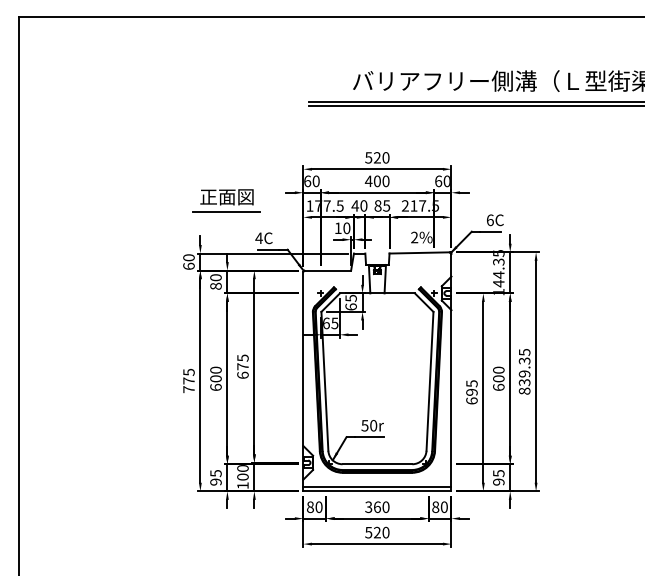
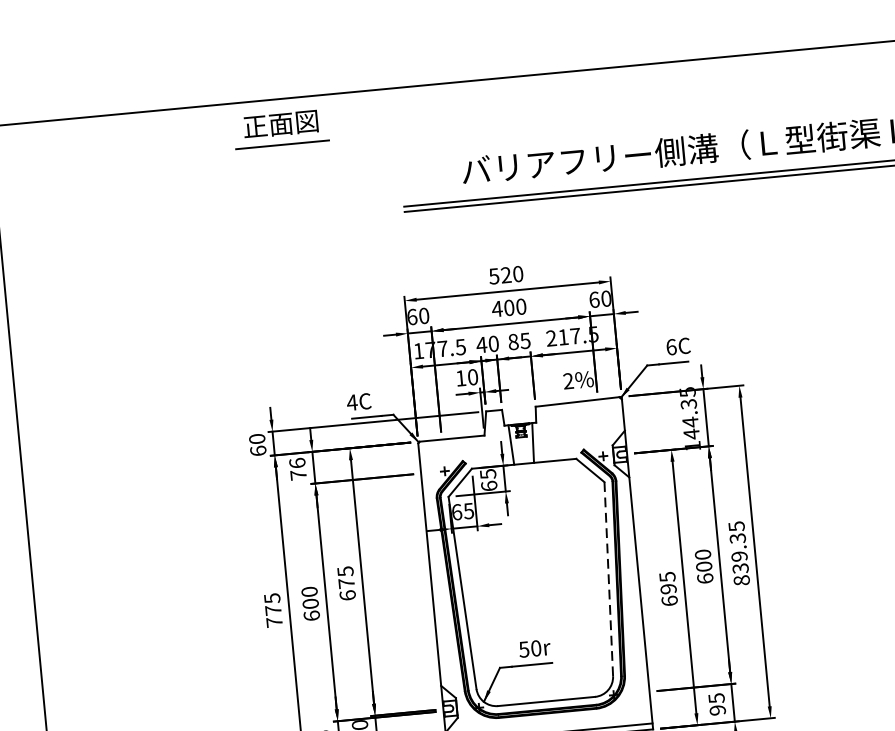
part: (226, 200) -> (280, 129), moved
text: (215, 281) -> (297, 468), 80 -> 76
line: (430, 380) -> (609, 577), solid -> dashed

